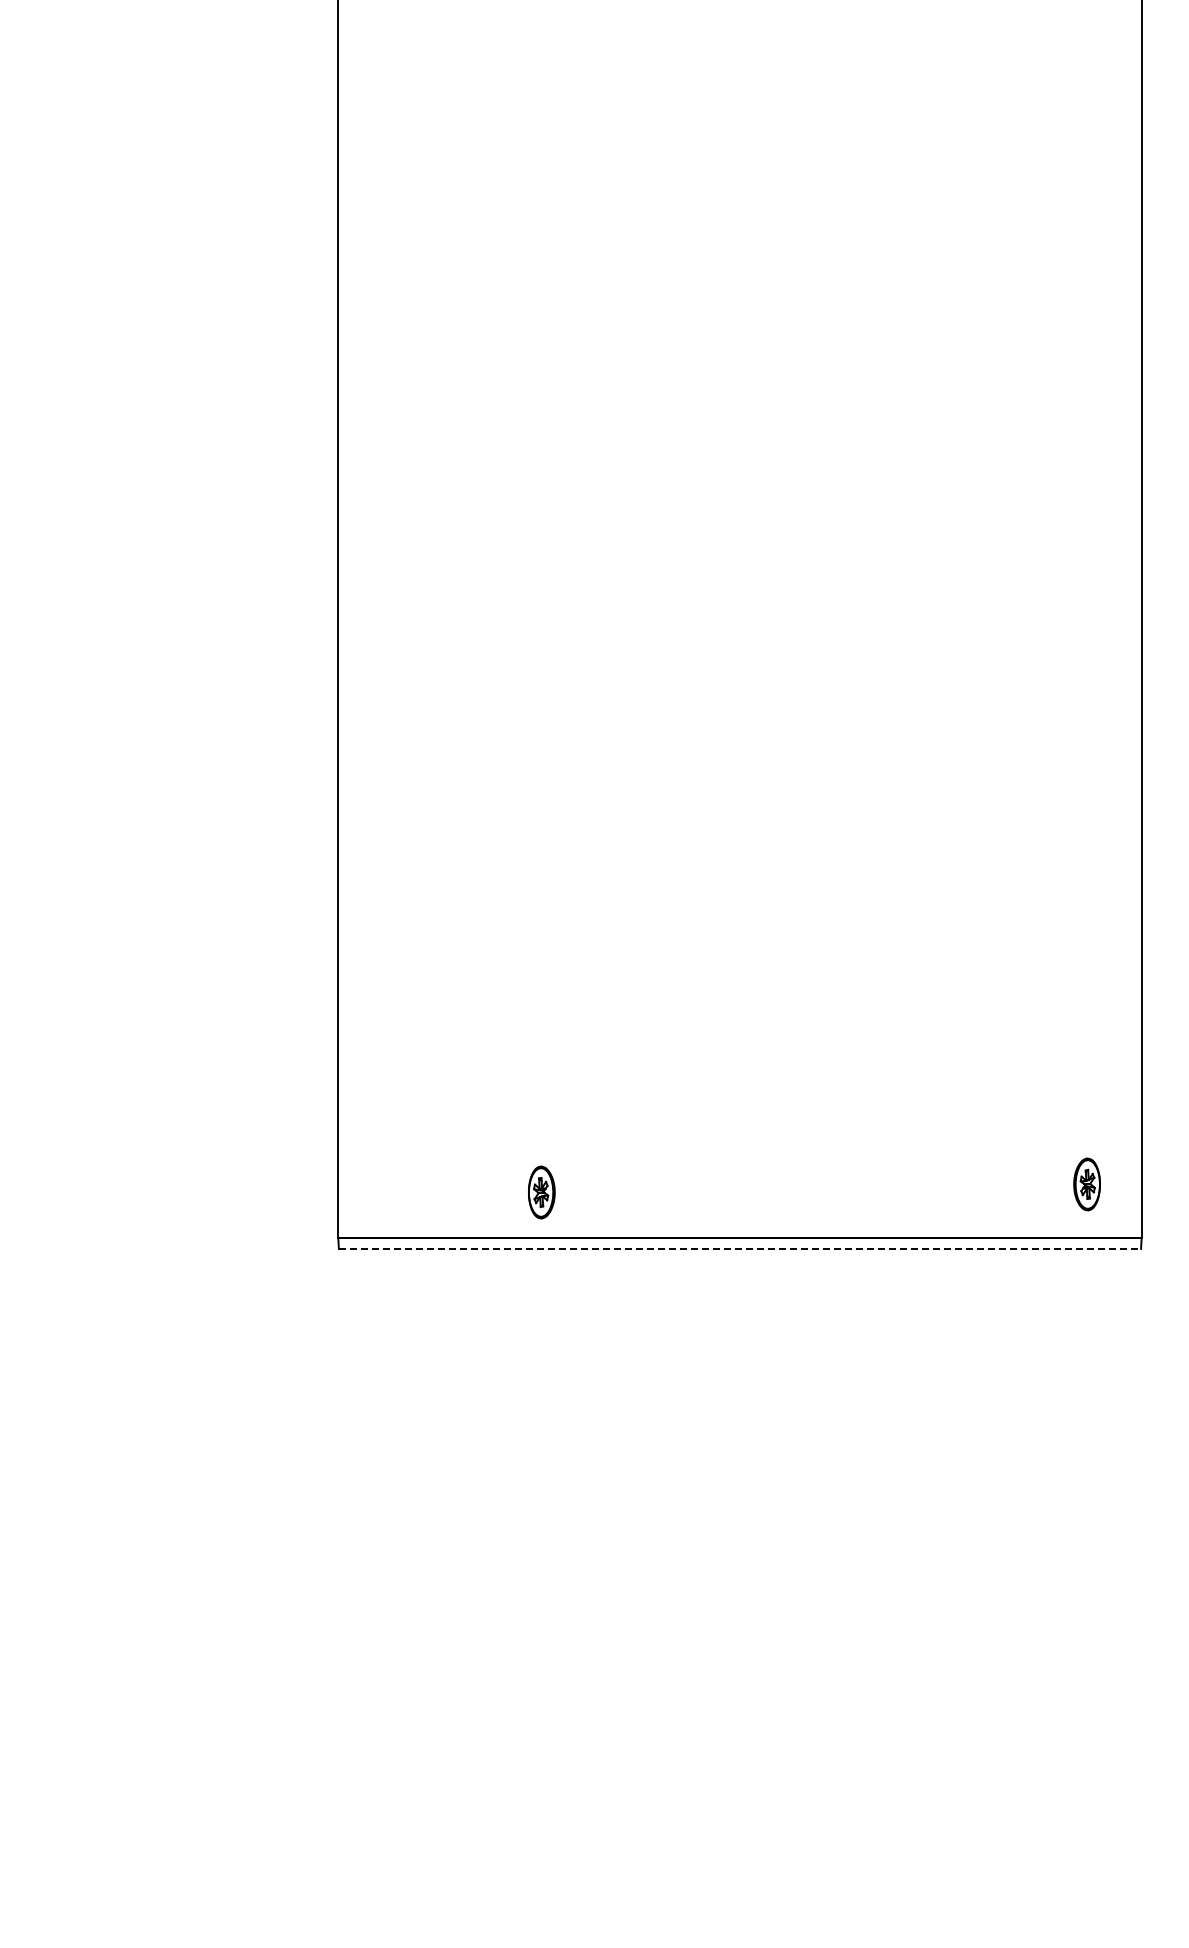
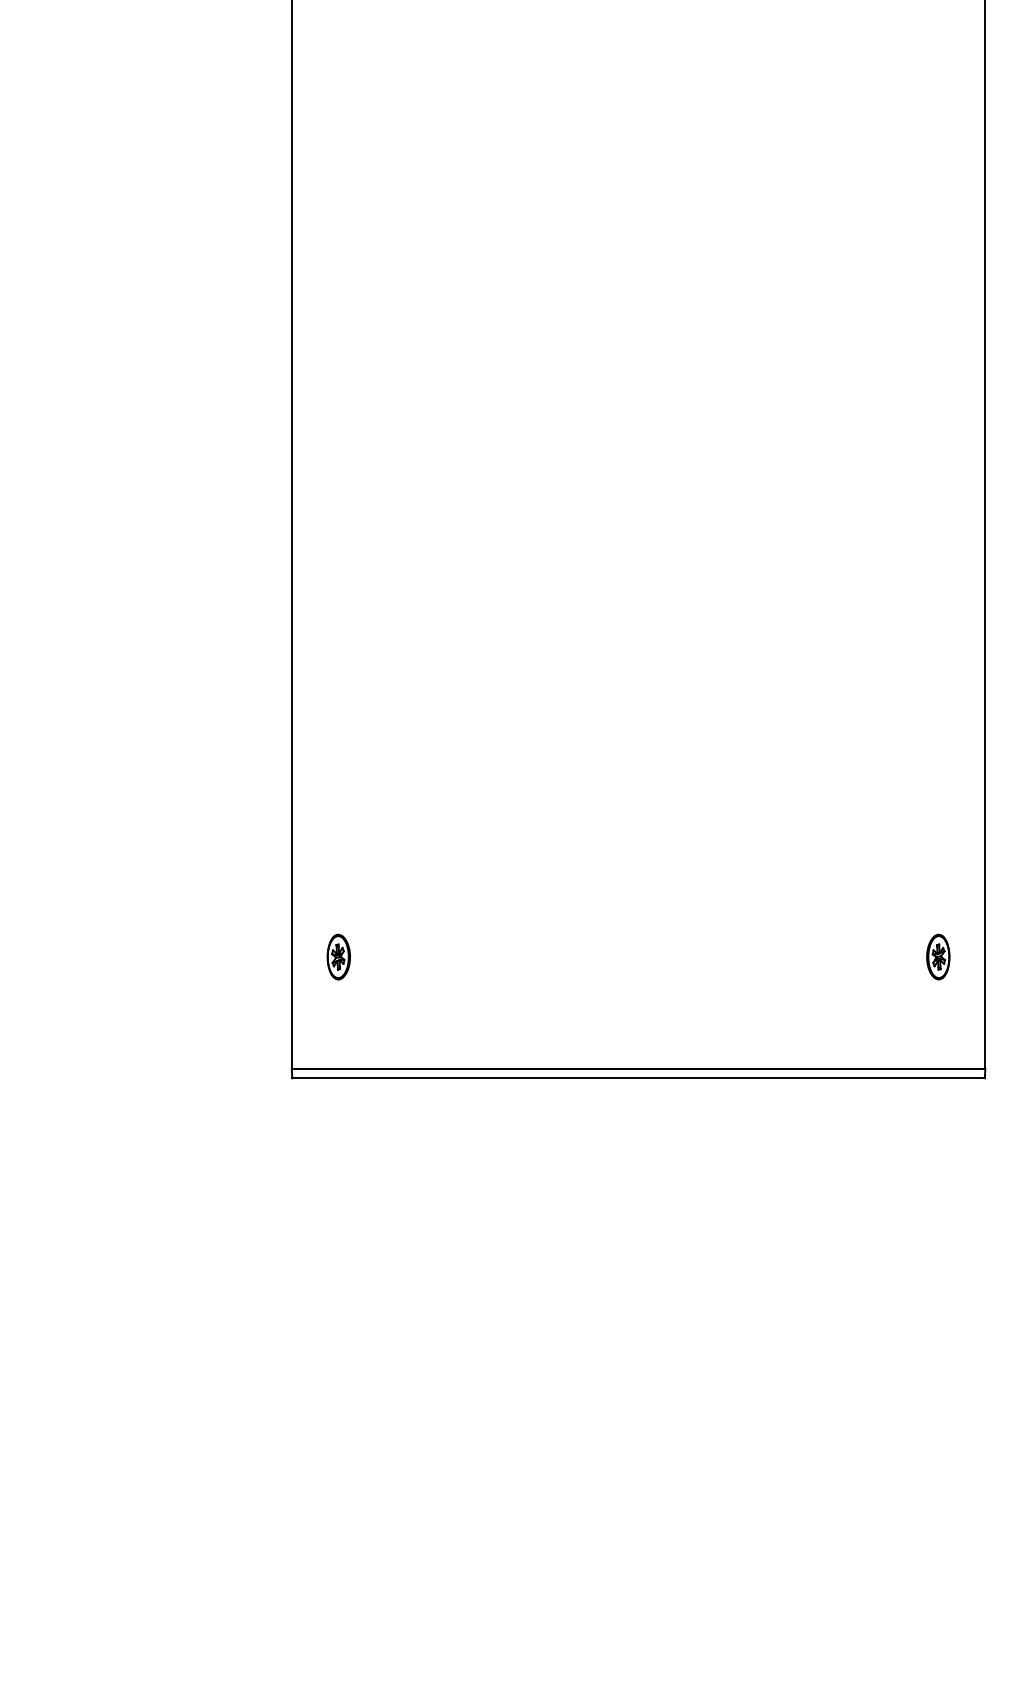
part: (1086, 1184) -> (937, 957), moved
part: (541, 1192) -> (338, 957), moved
line: (740, 1248) -> (639, 1077), dashed -> solid

